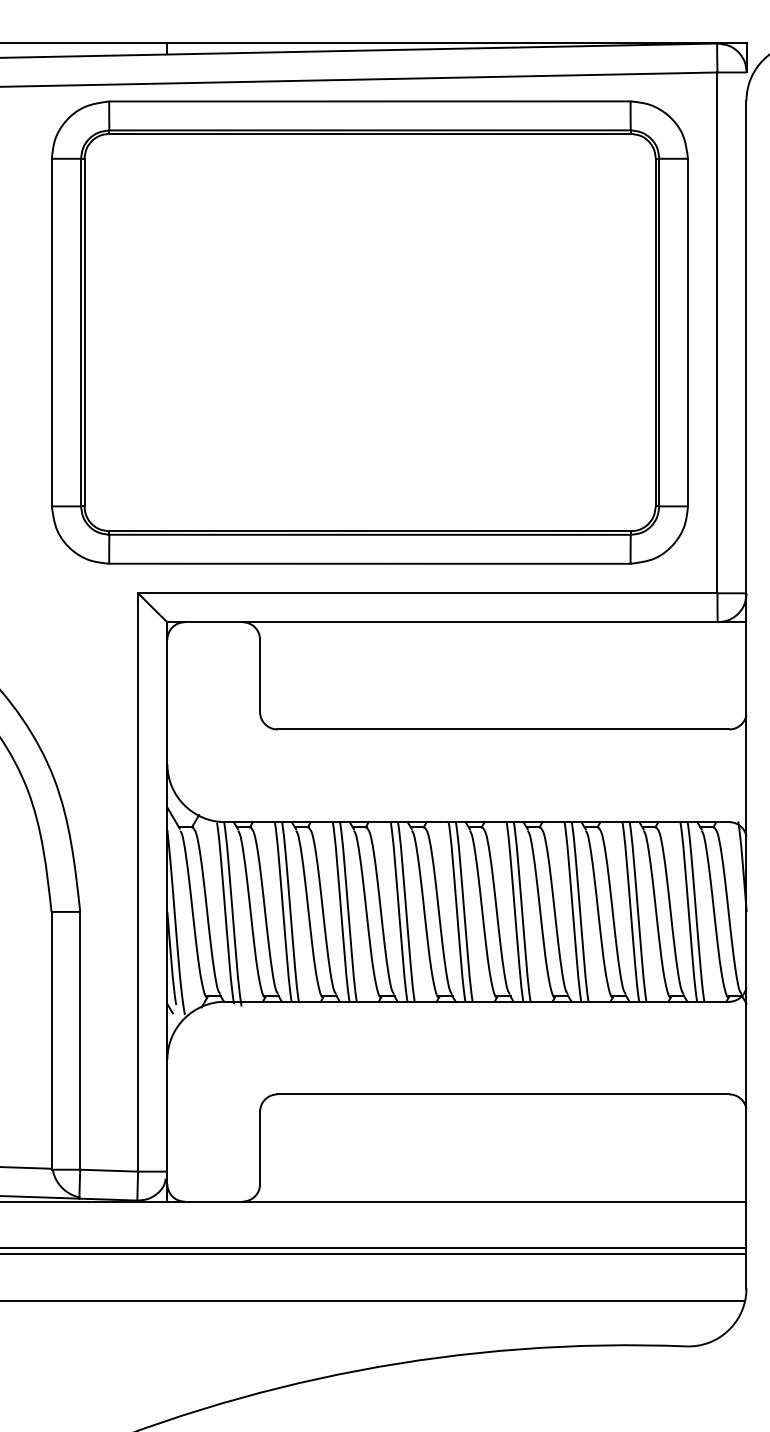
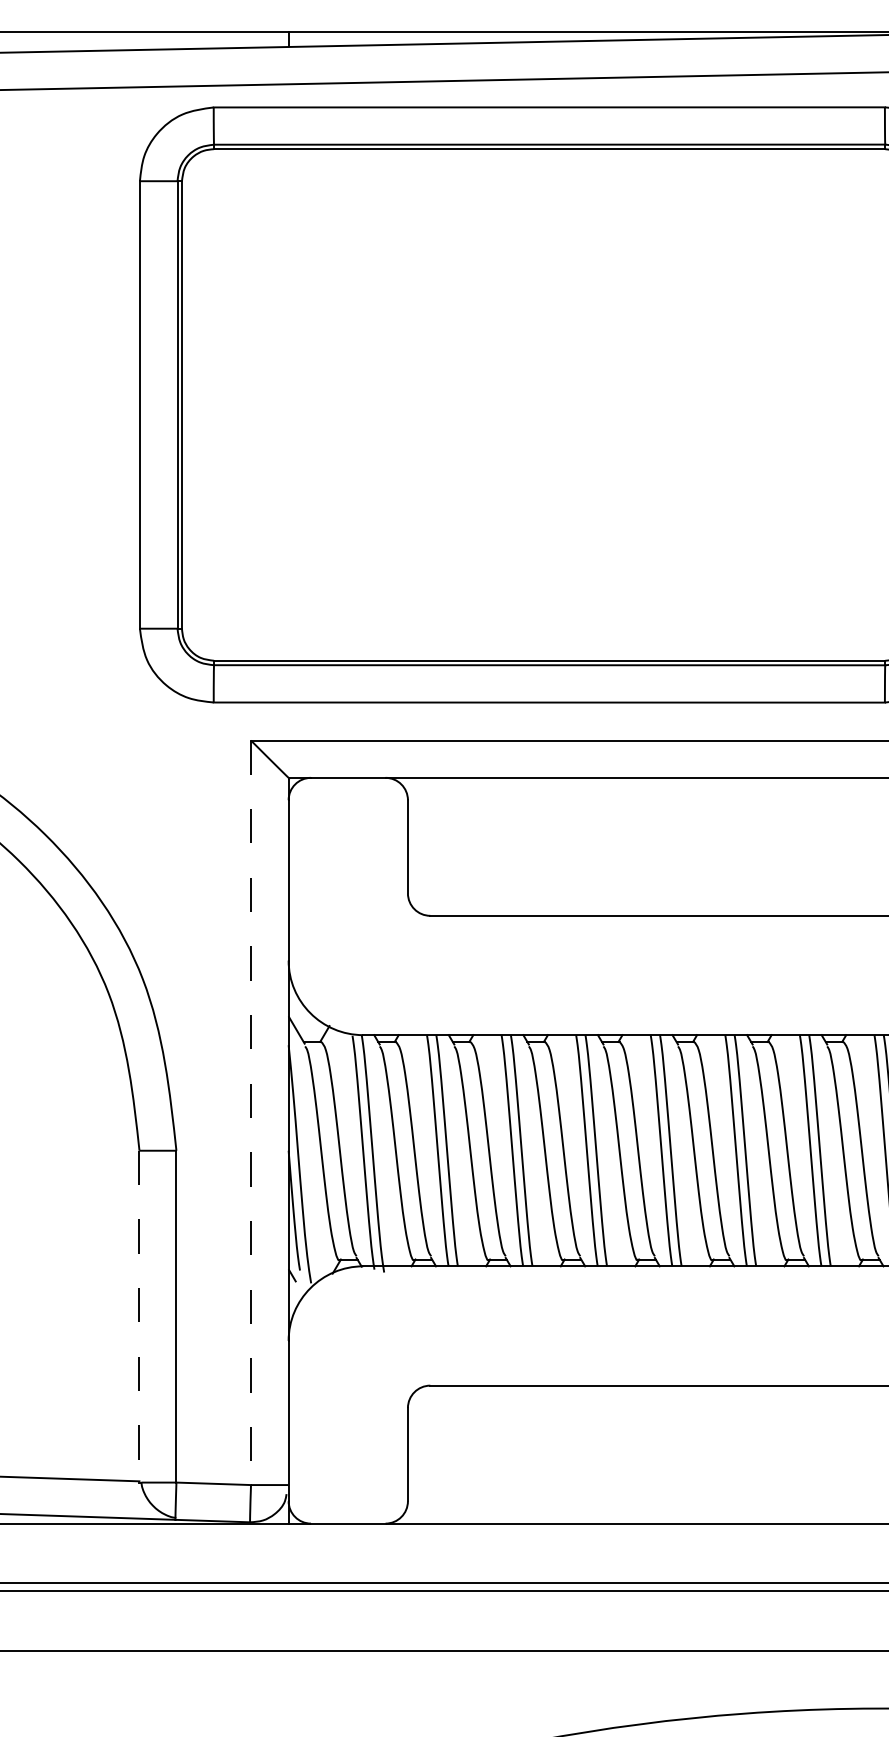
line: (138, 882) -> (251, 1112), solid -> dashed
line: (51, 1040) -> (139, 1316), solid -> dashed

